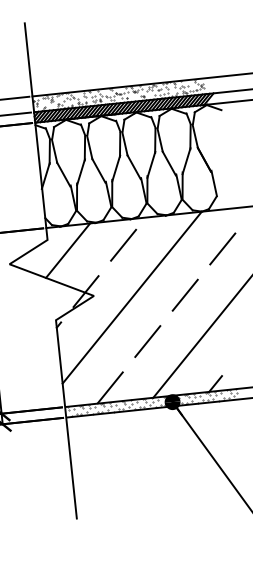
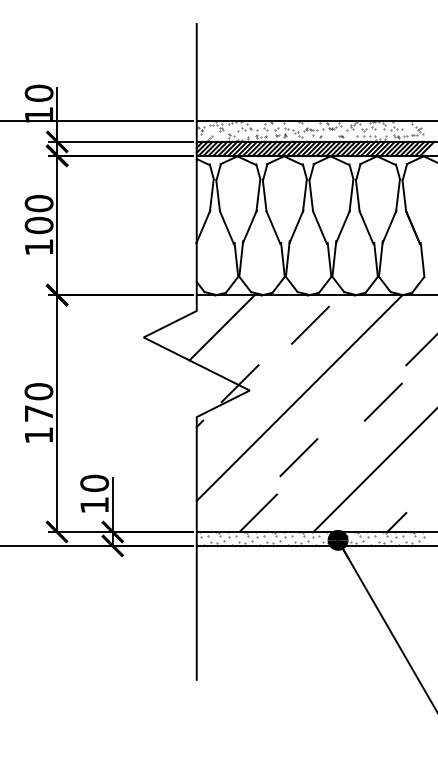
line: (123, 244) -> (310, 324), moved
line: (184, 294) -> (382, 401), moved
line: (147, 341) -> (298, 457), moved

